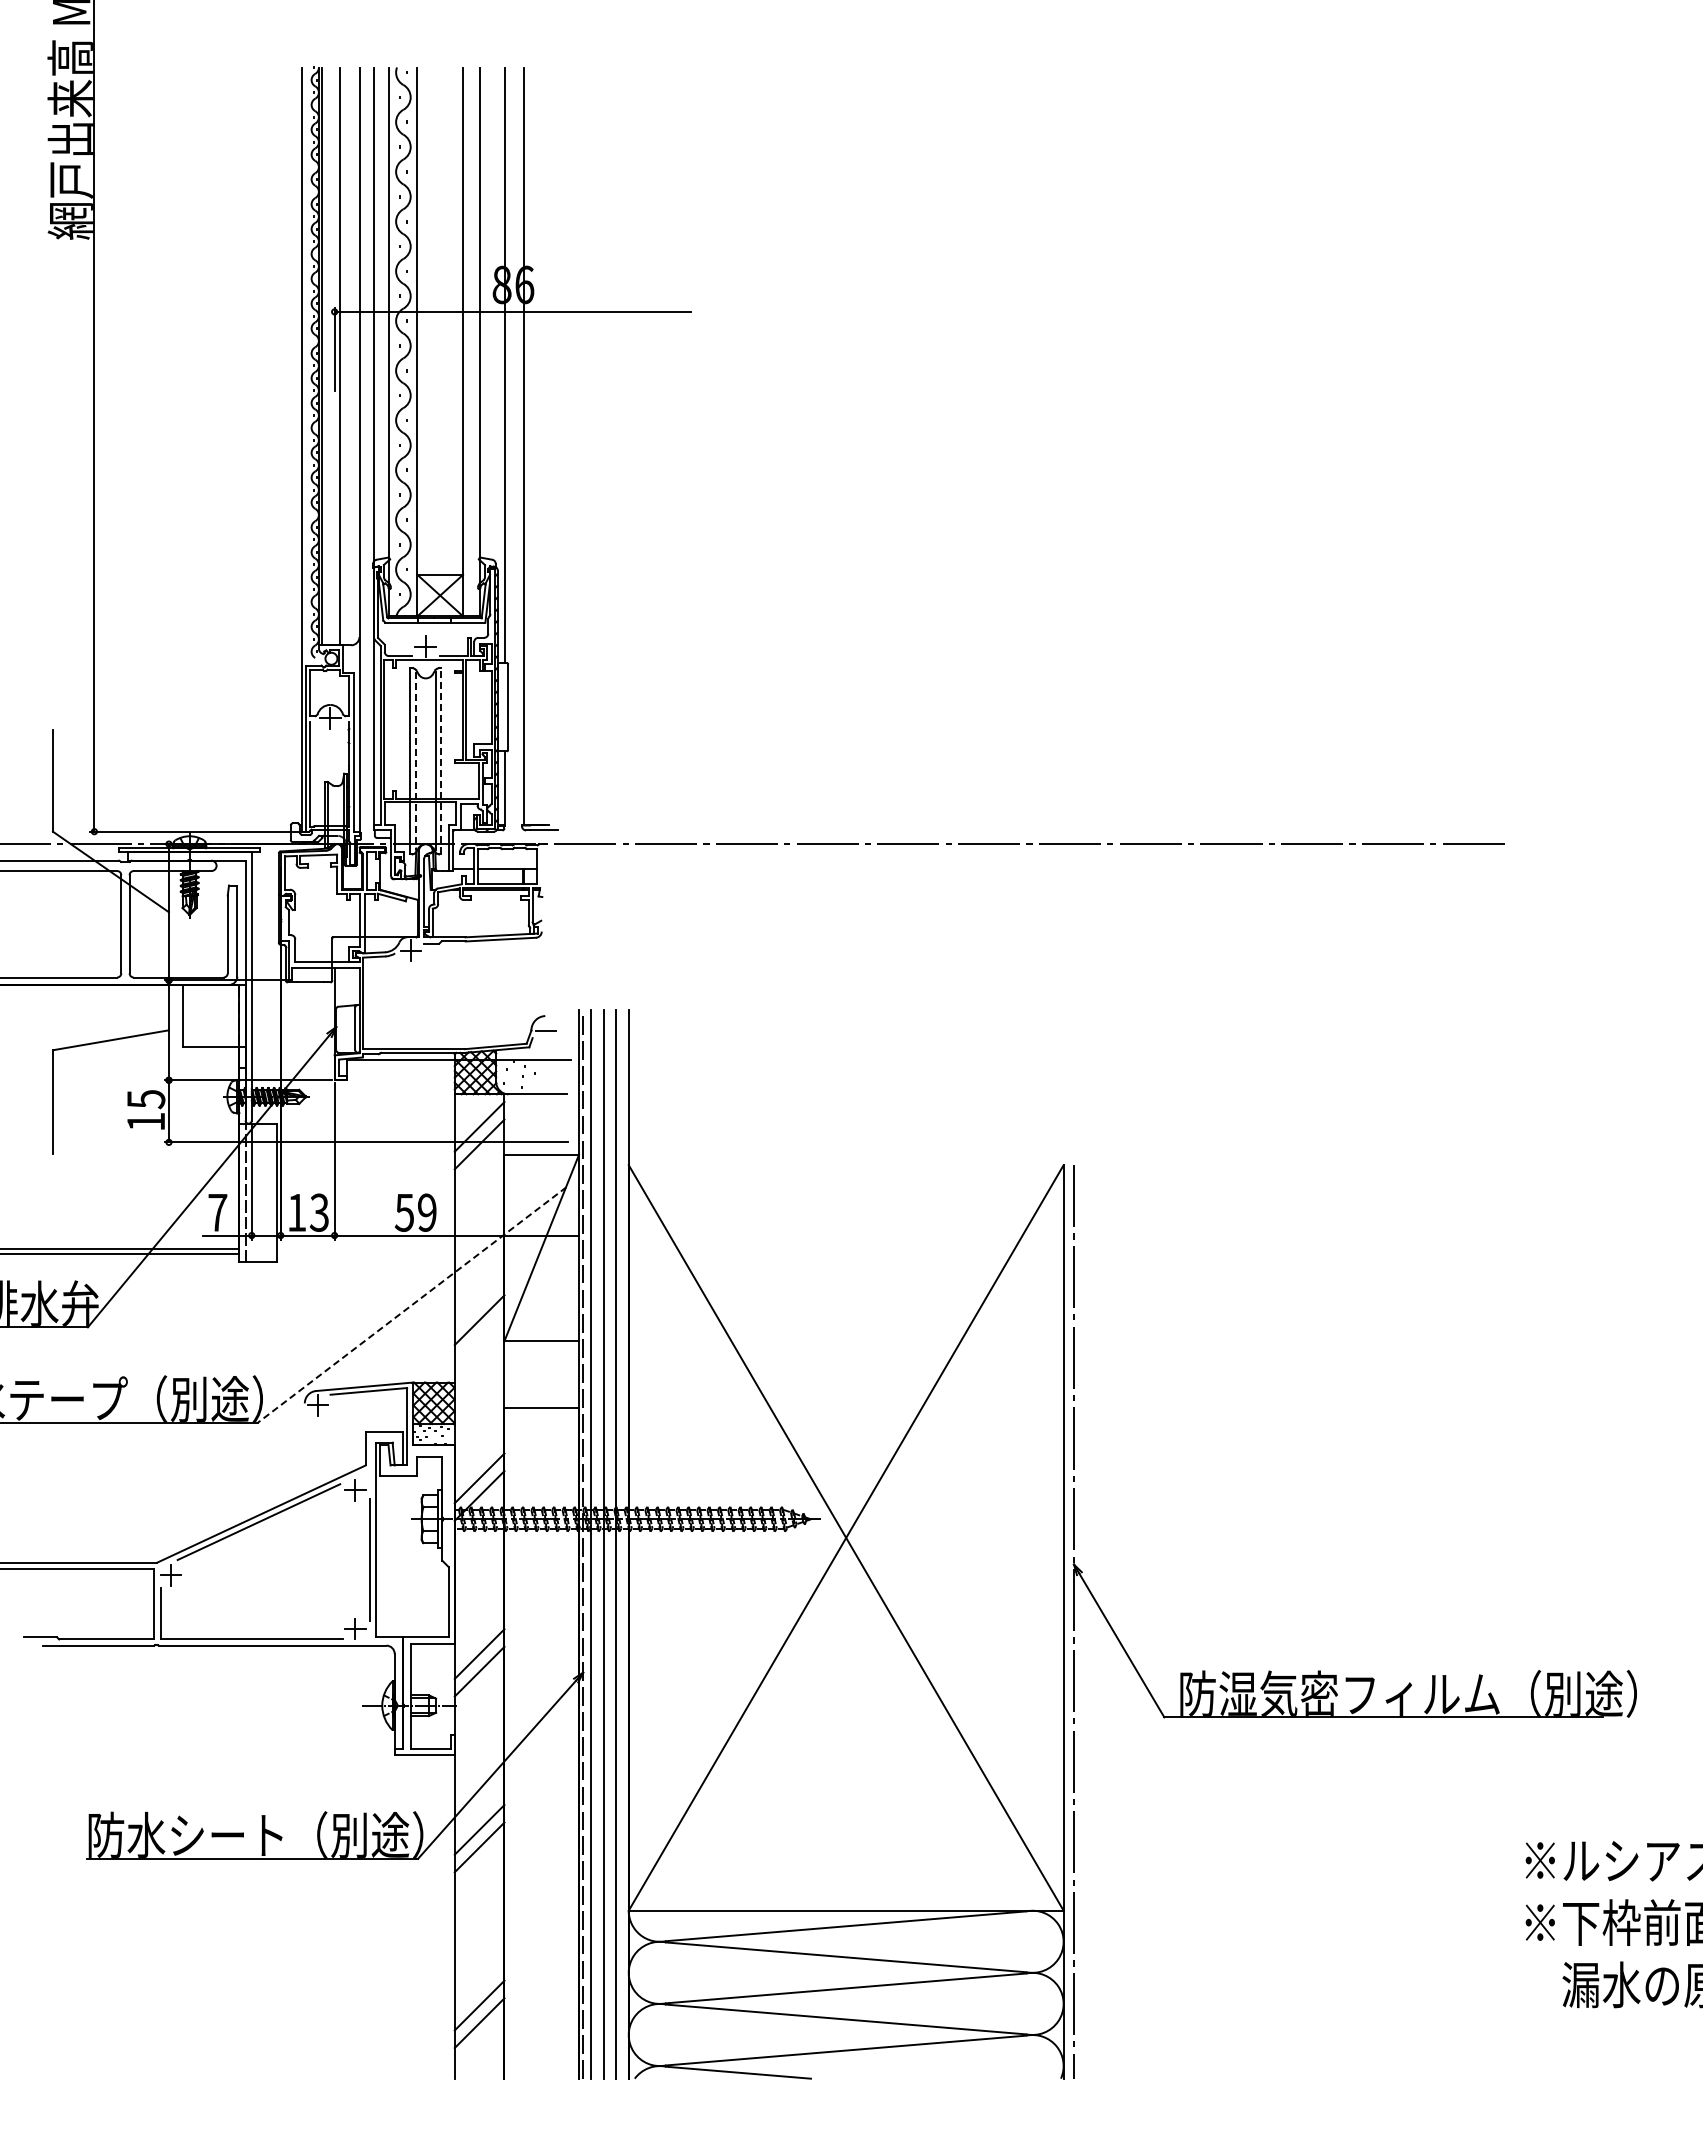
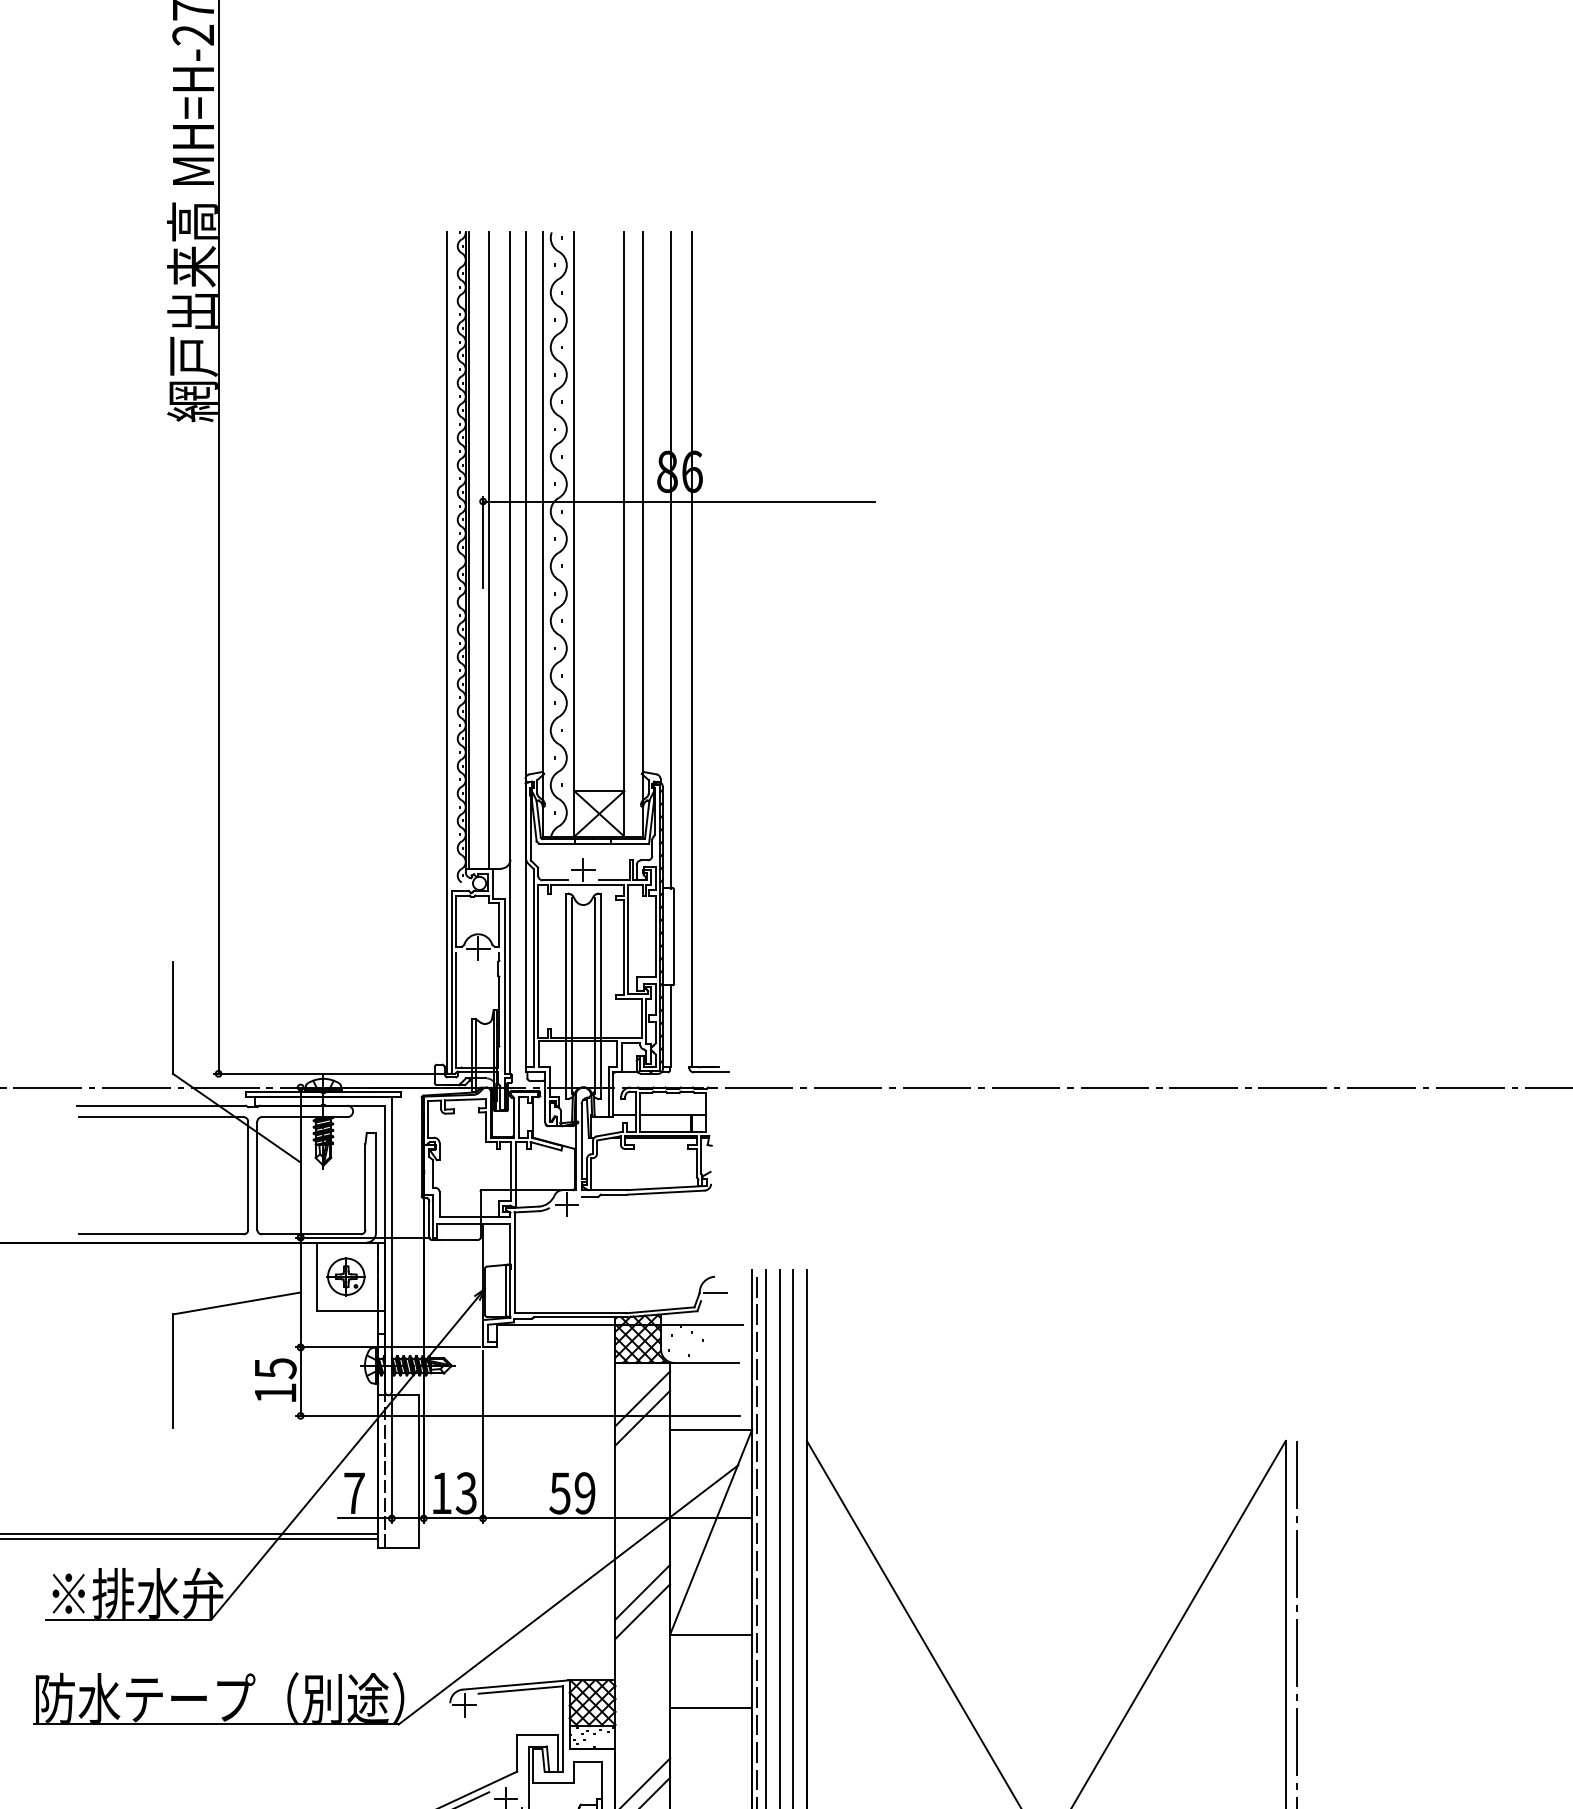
line: (441, 760) -> (600, 995), dashed -> solid
line: (415, 761) -> (572, 996), dashed -> solid
part: (210, 1015) -> (346, 1276), added
line: (479, 1302) -> (642, 1592), added
line: (411, 1305) -> (567, 1595), dashed -> solid

